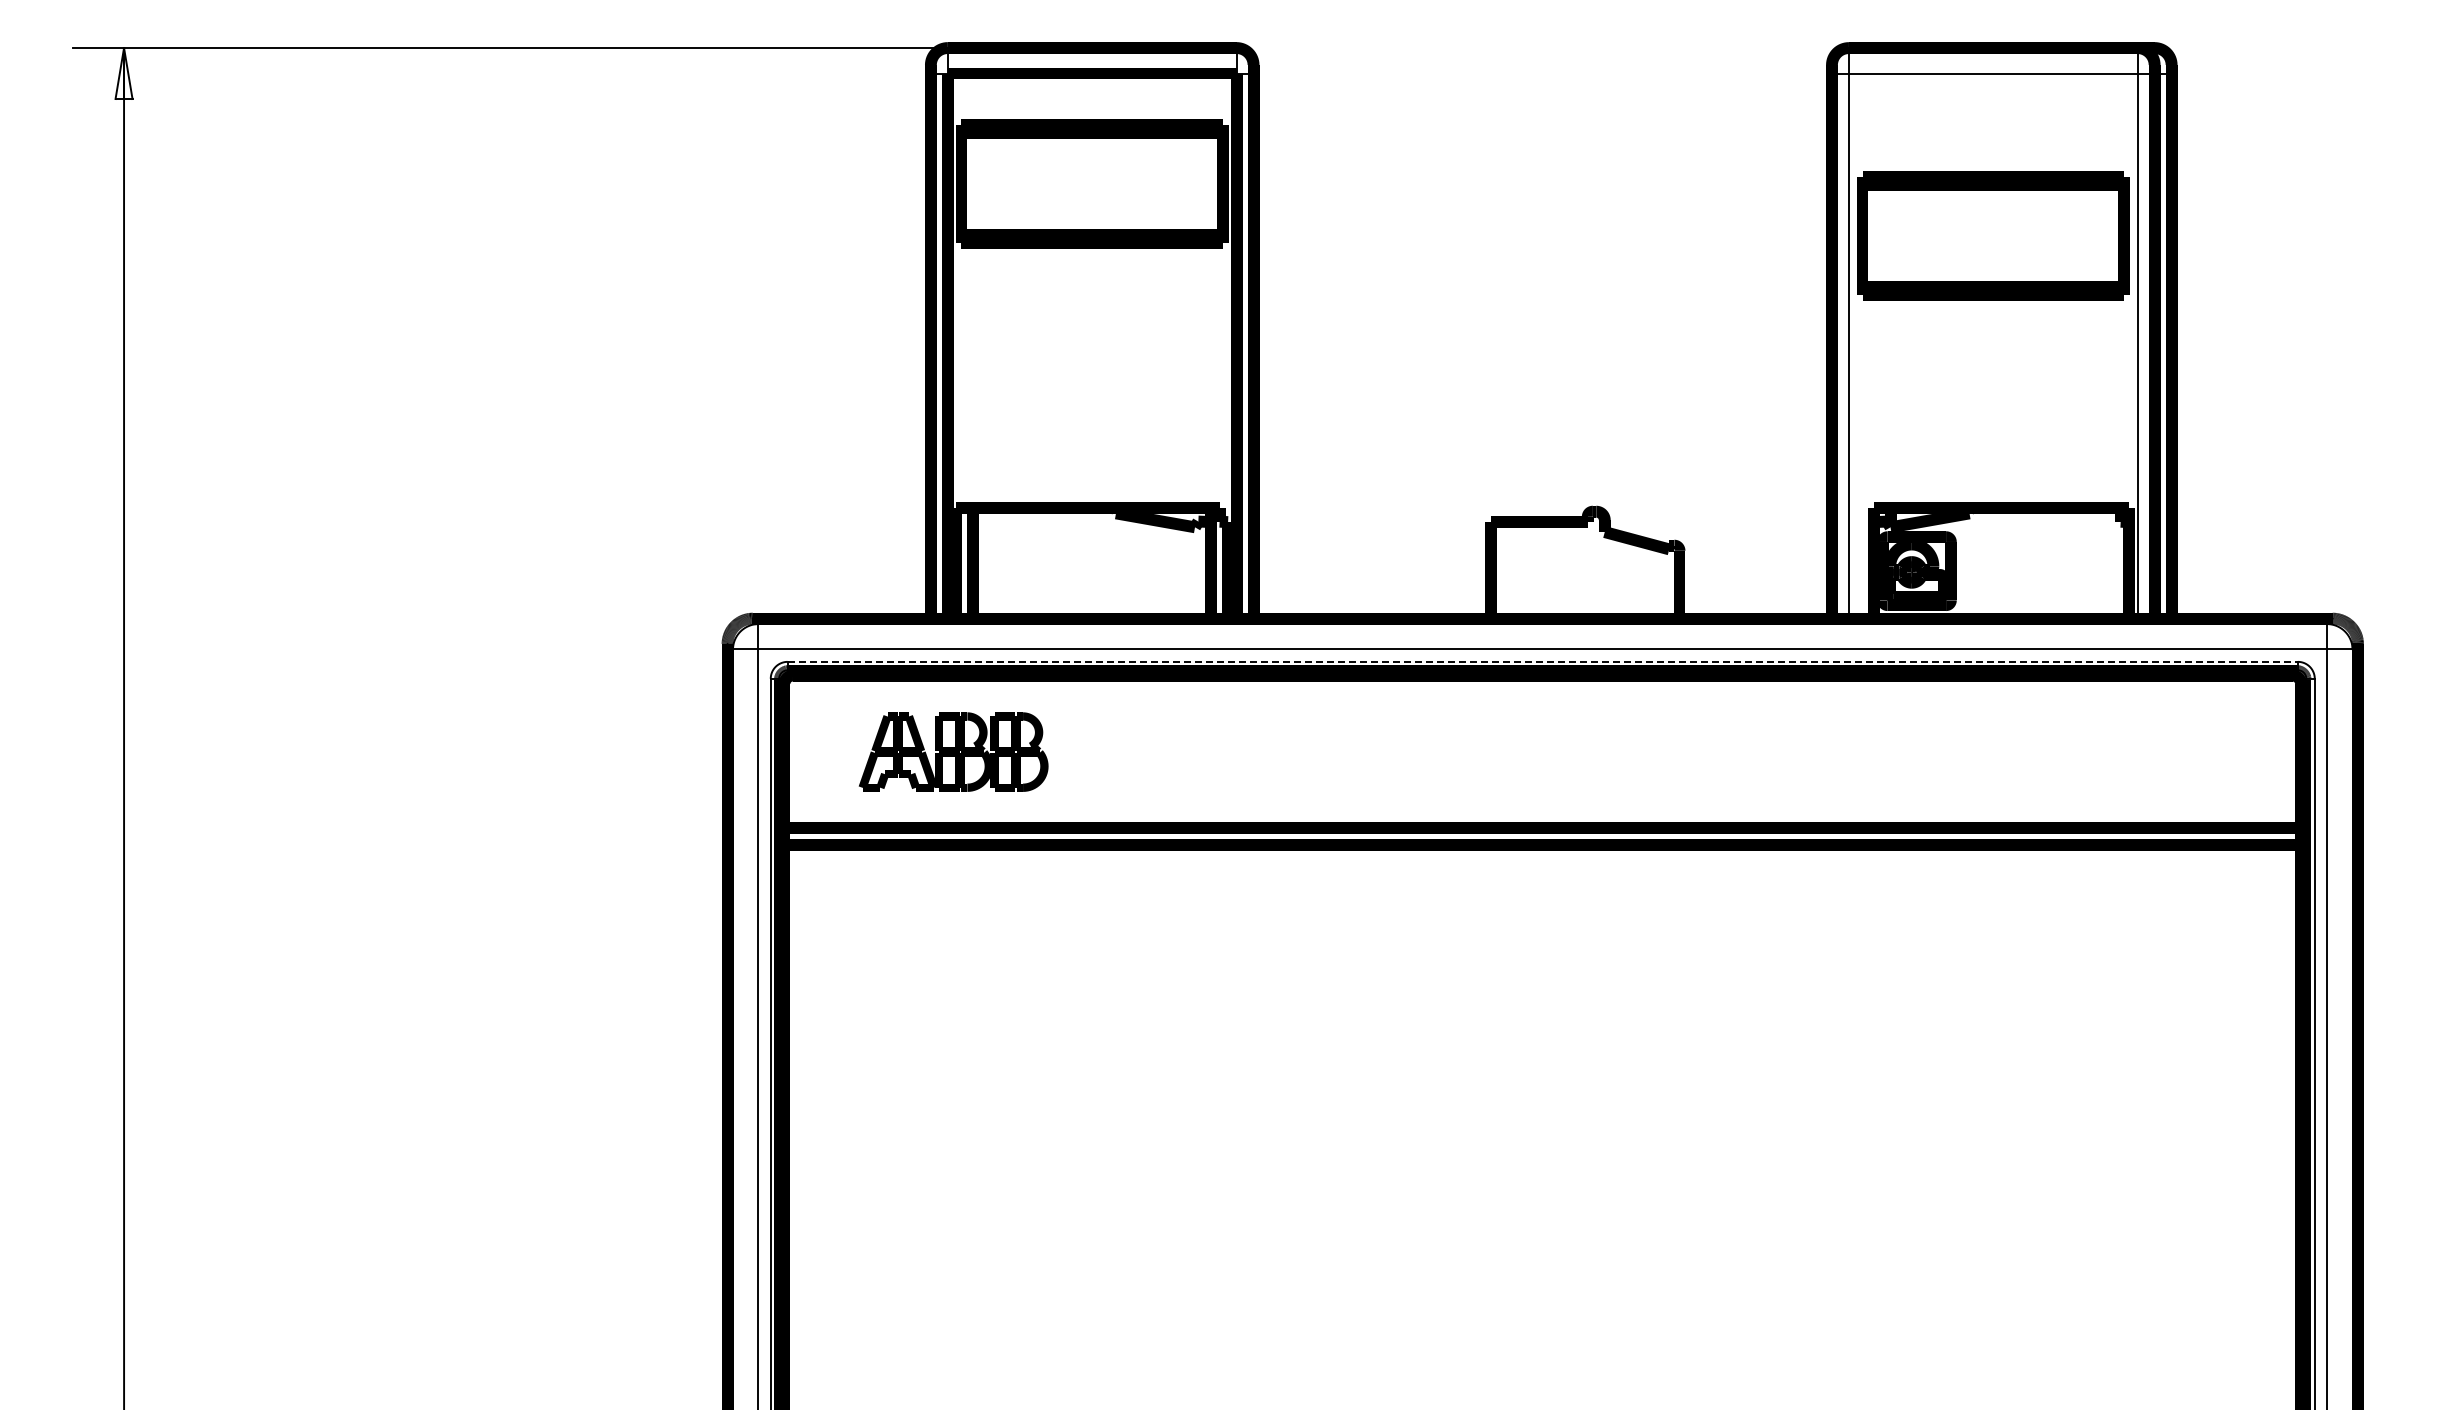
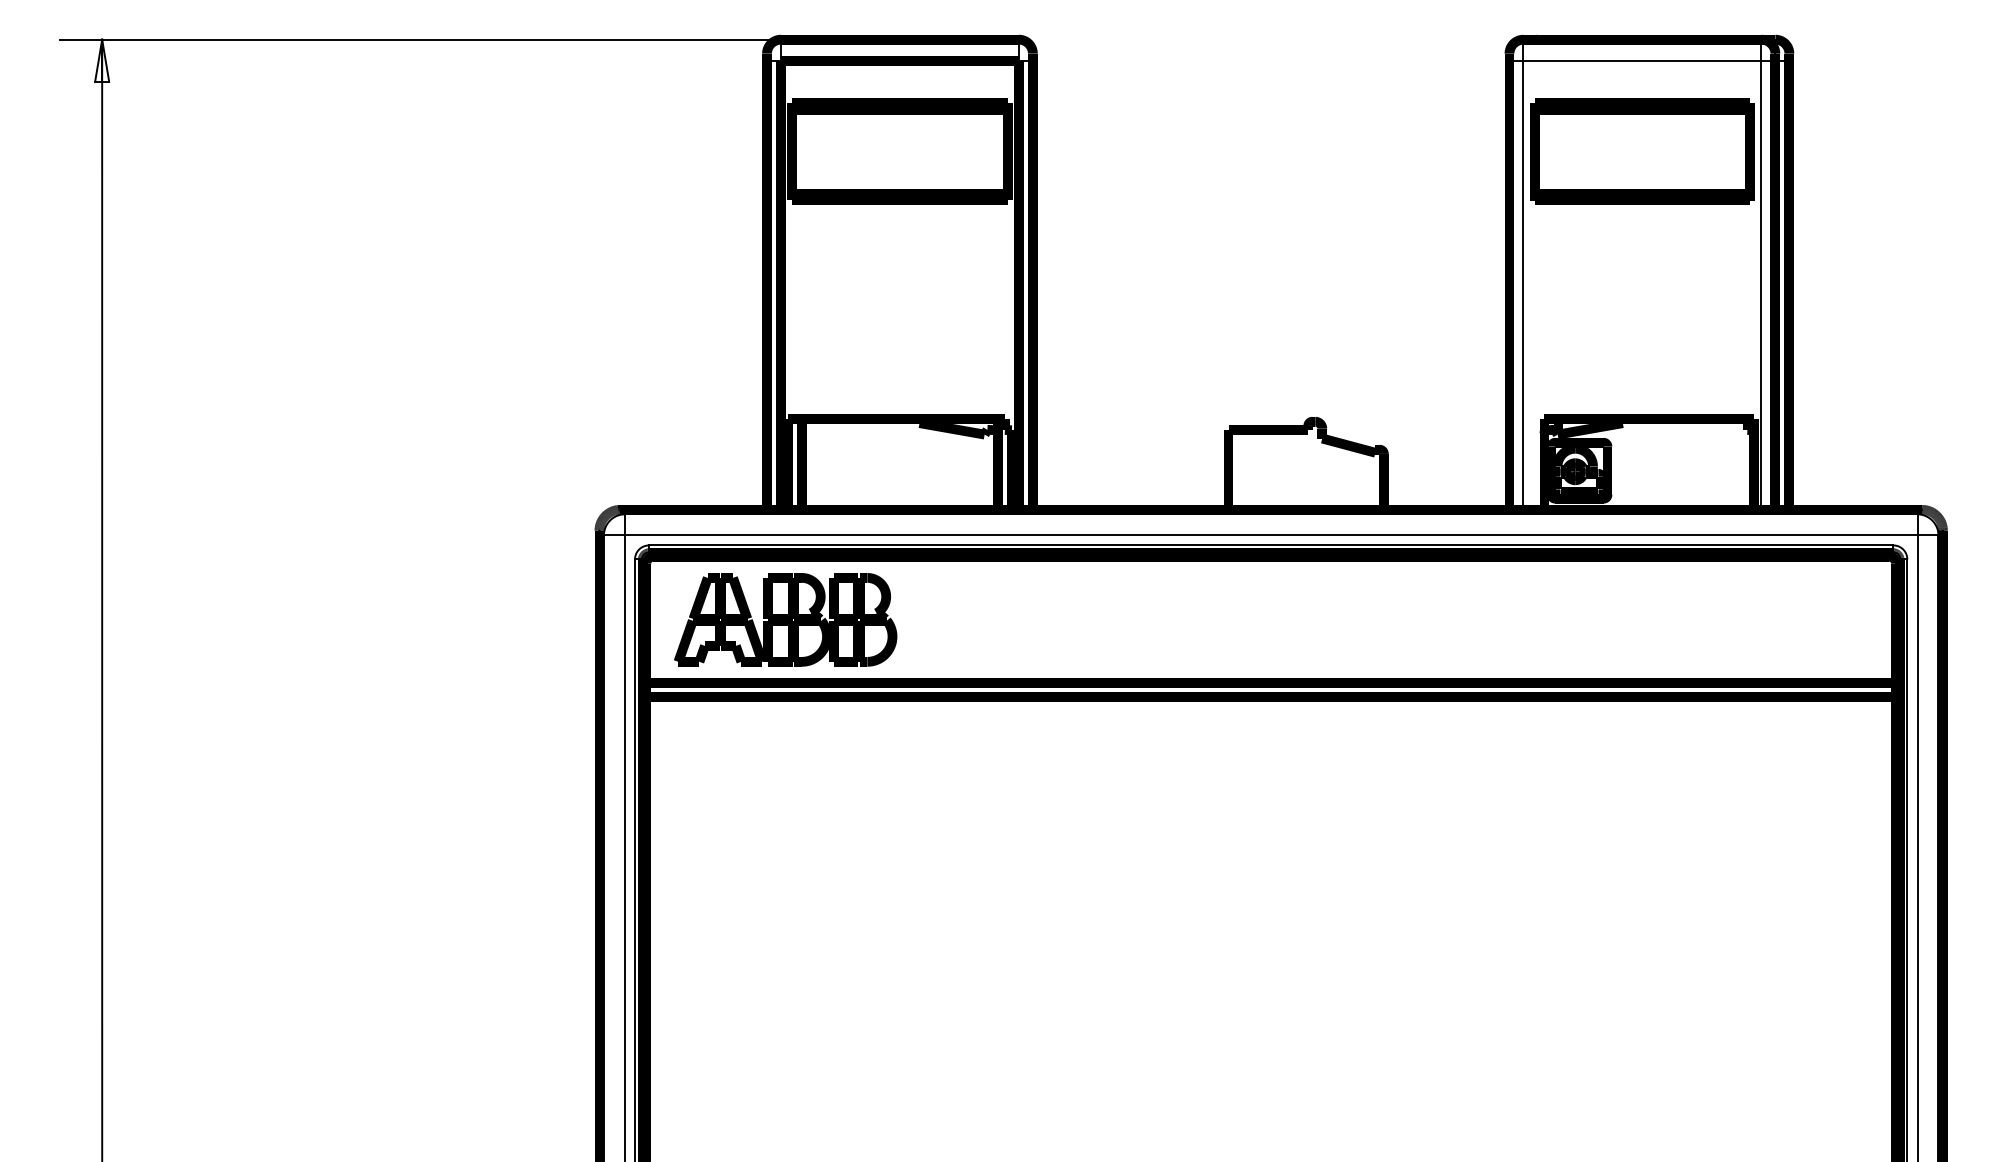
part: (1993, 235) -> (1642, 151), moved
line: (1543, 661) -> (1271, 545), dashed -> solid
part: (953, 751) -> (785, 619), size x1.43

